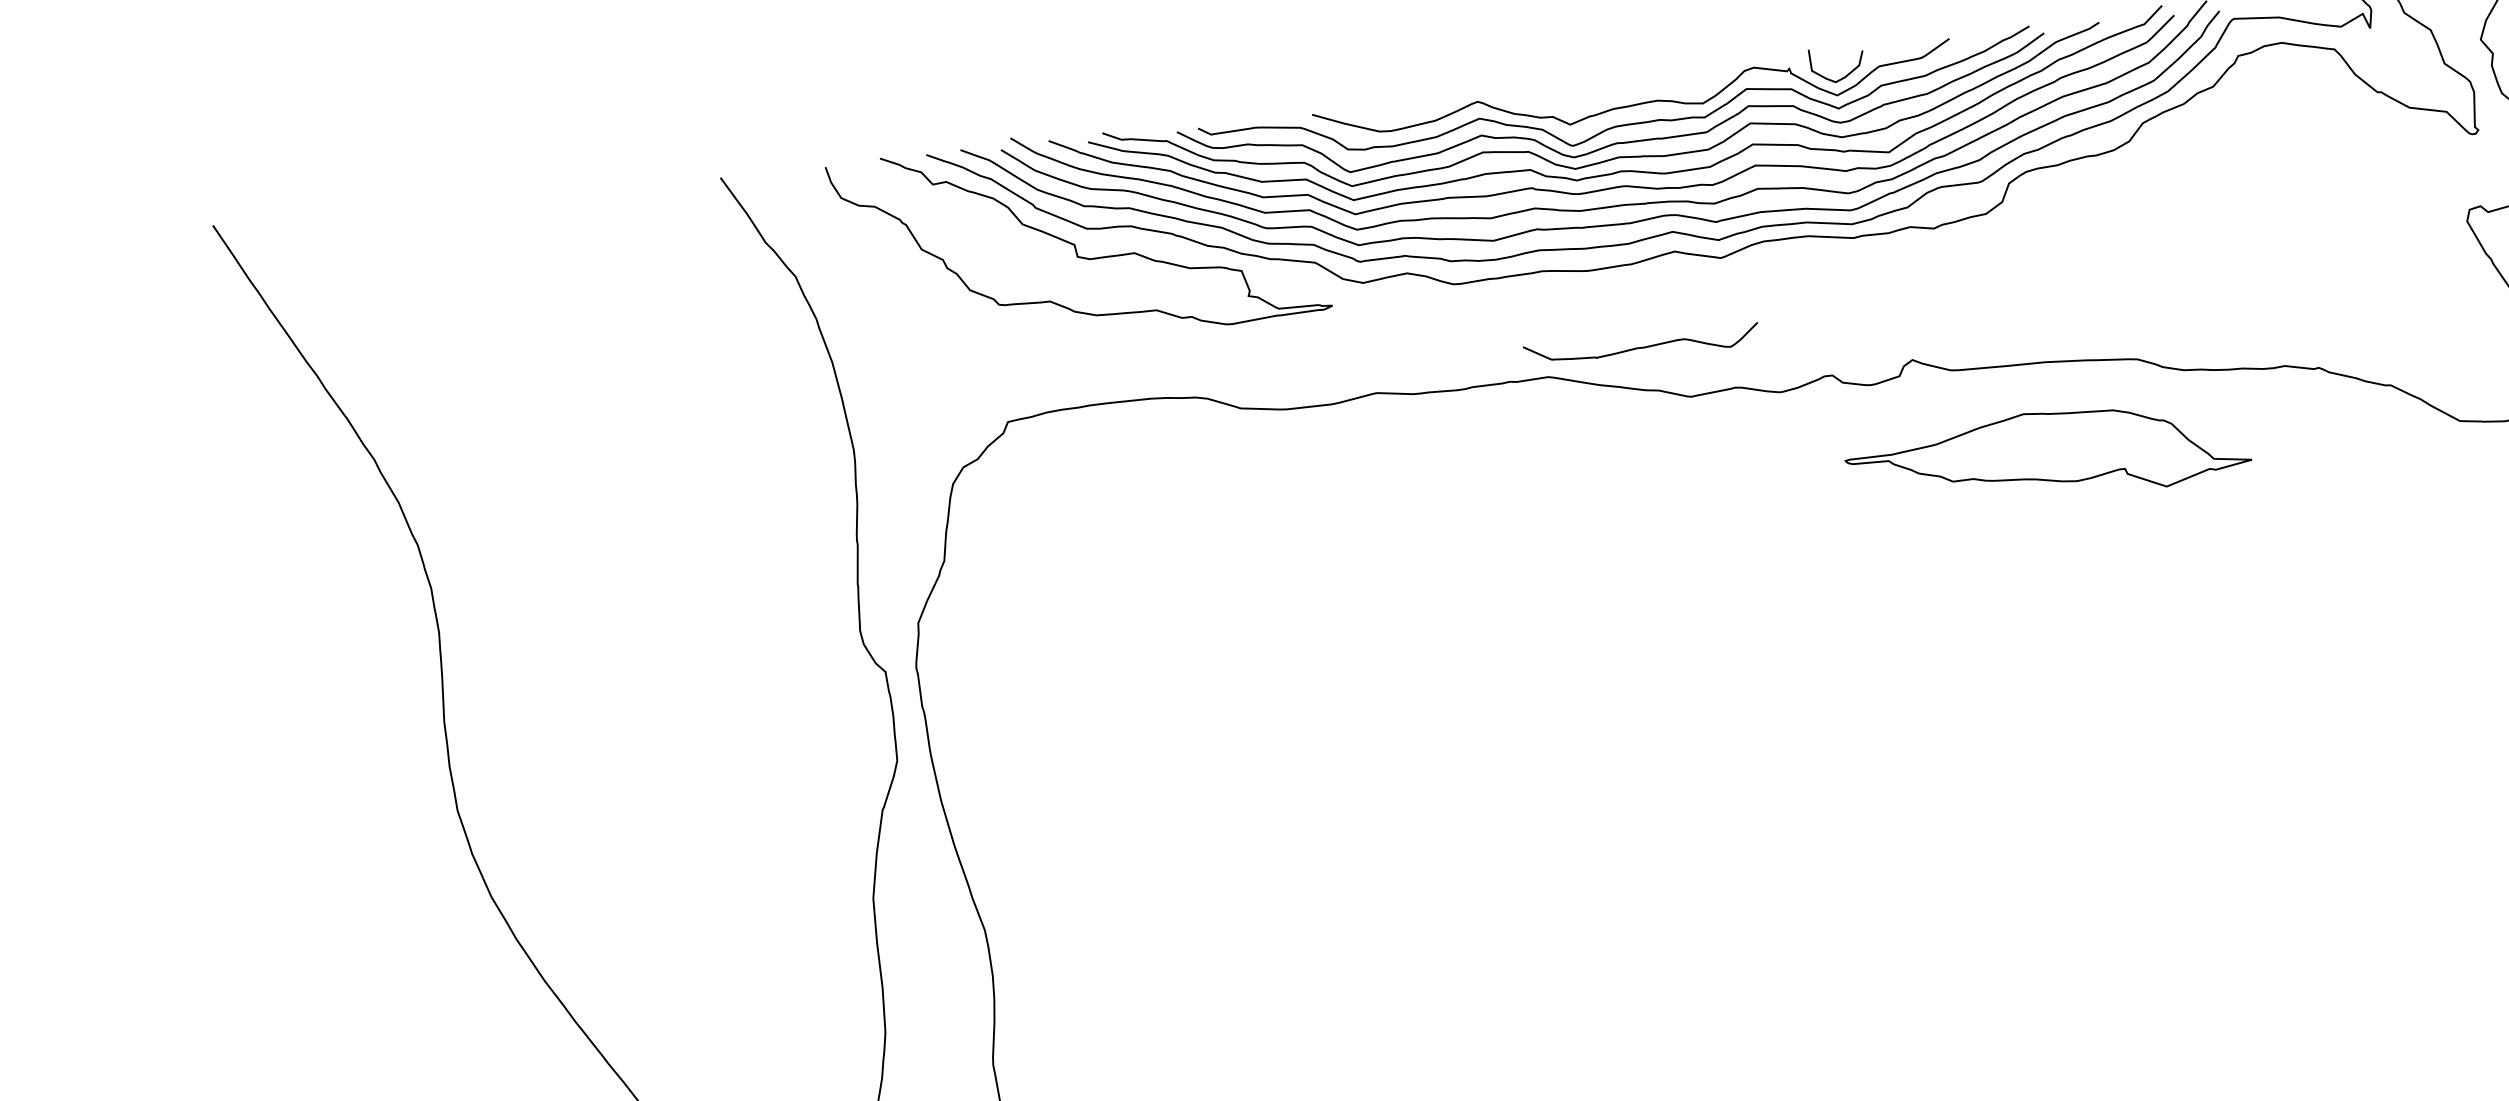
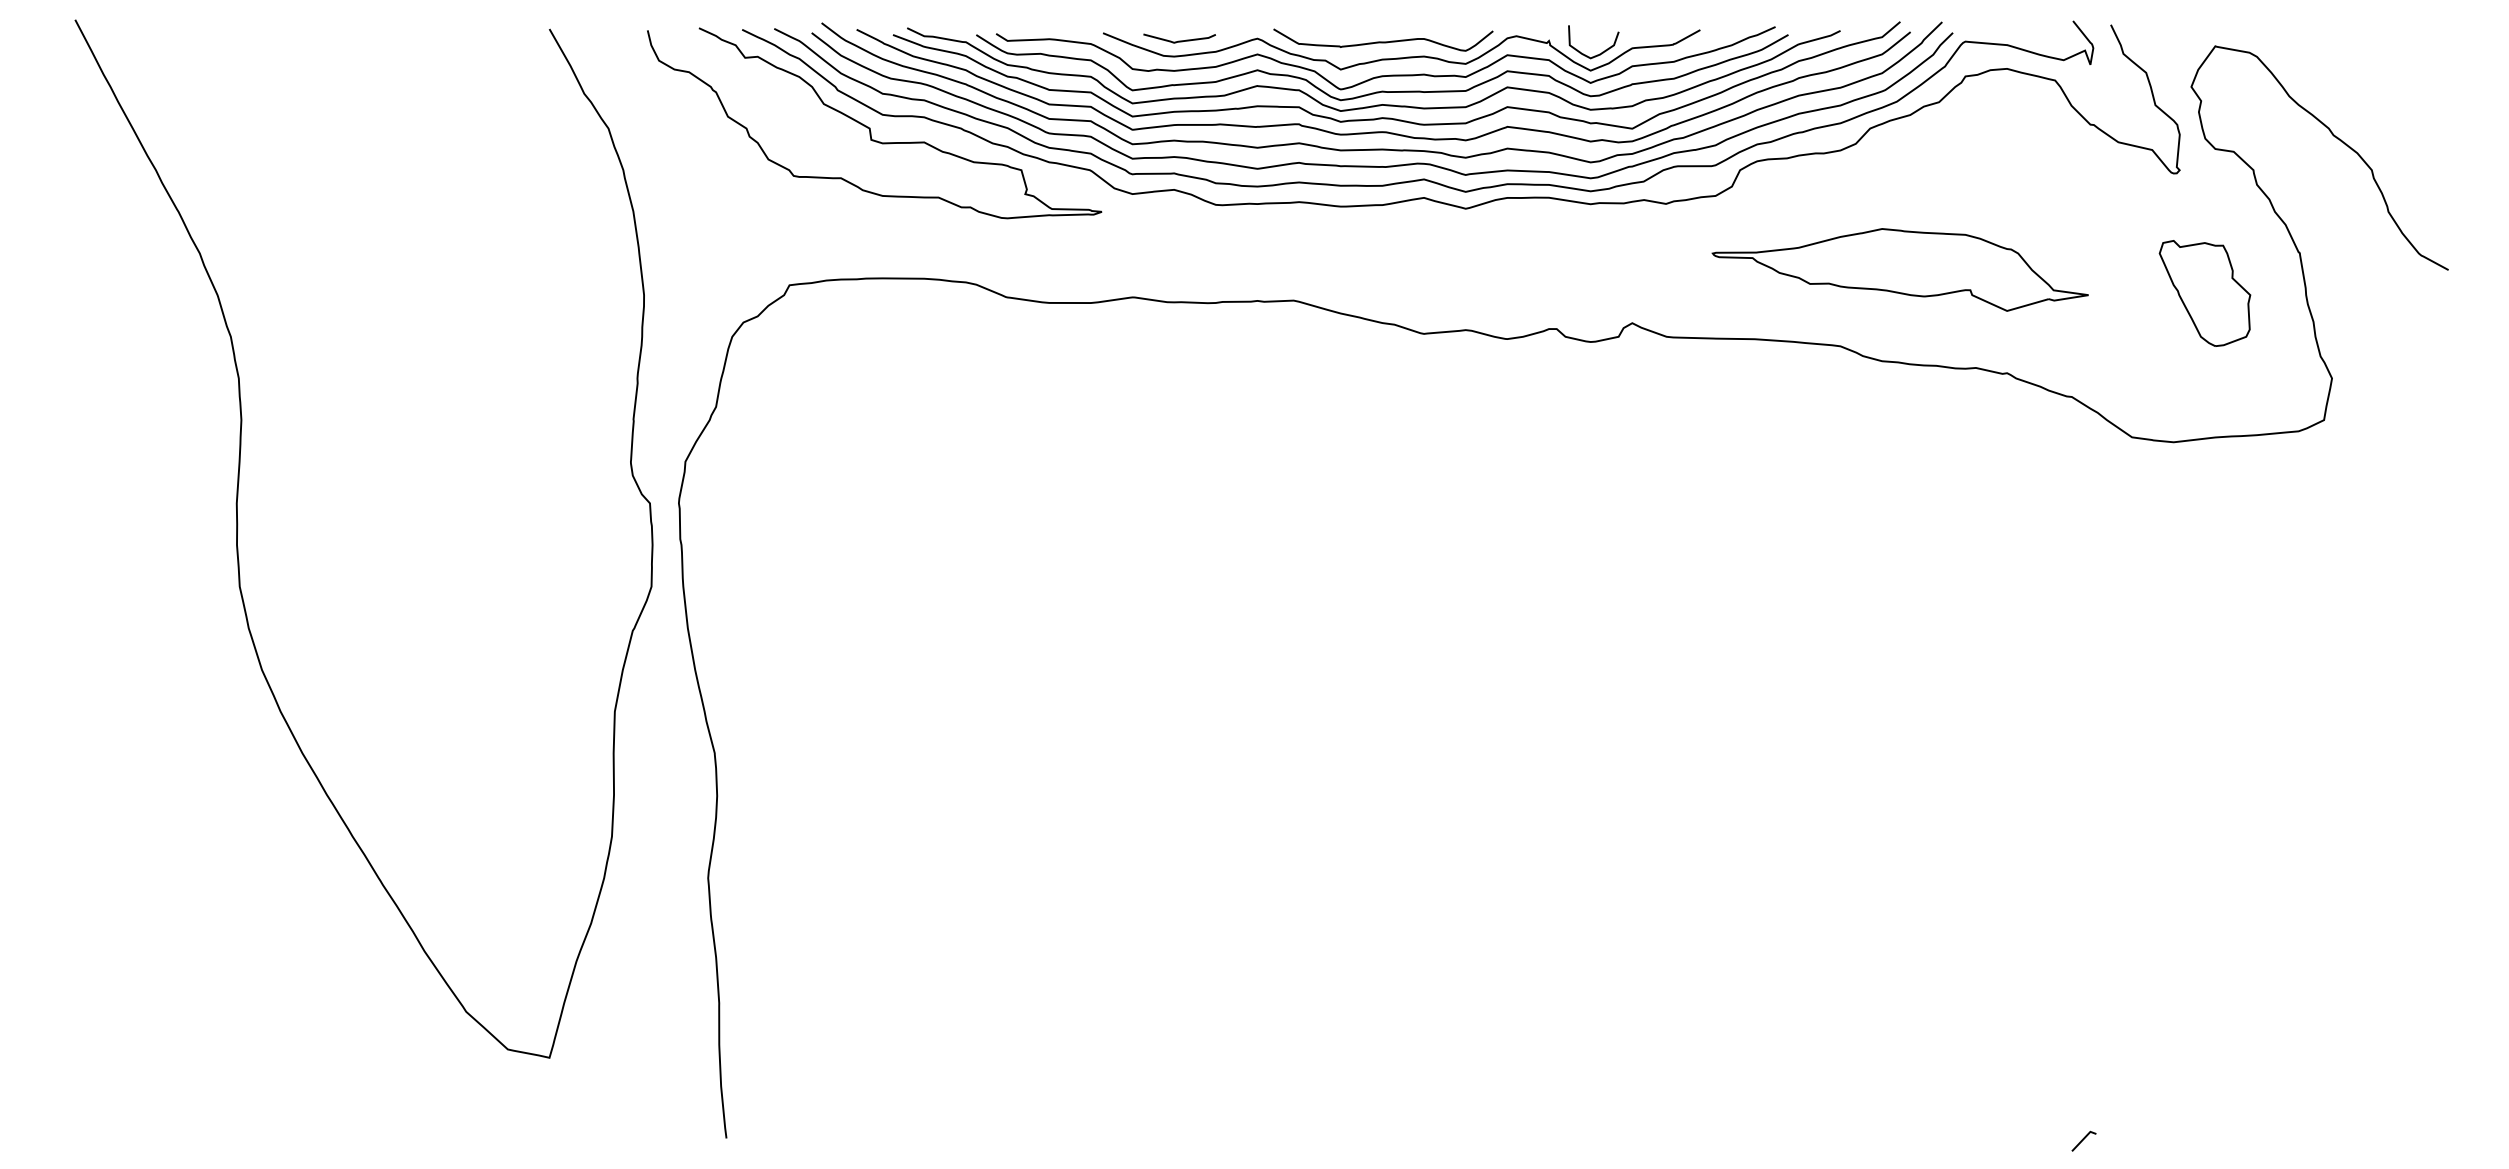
curve: (1394, 113) -> (1179, 40), added
curve: (1641, 346) -> (1383, 41), moved
part: (2046, 455) -> (1899, 269), moved

